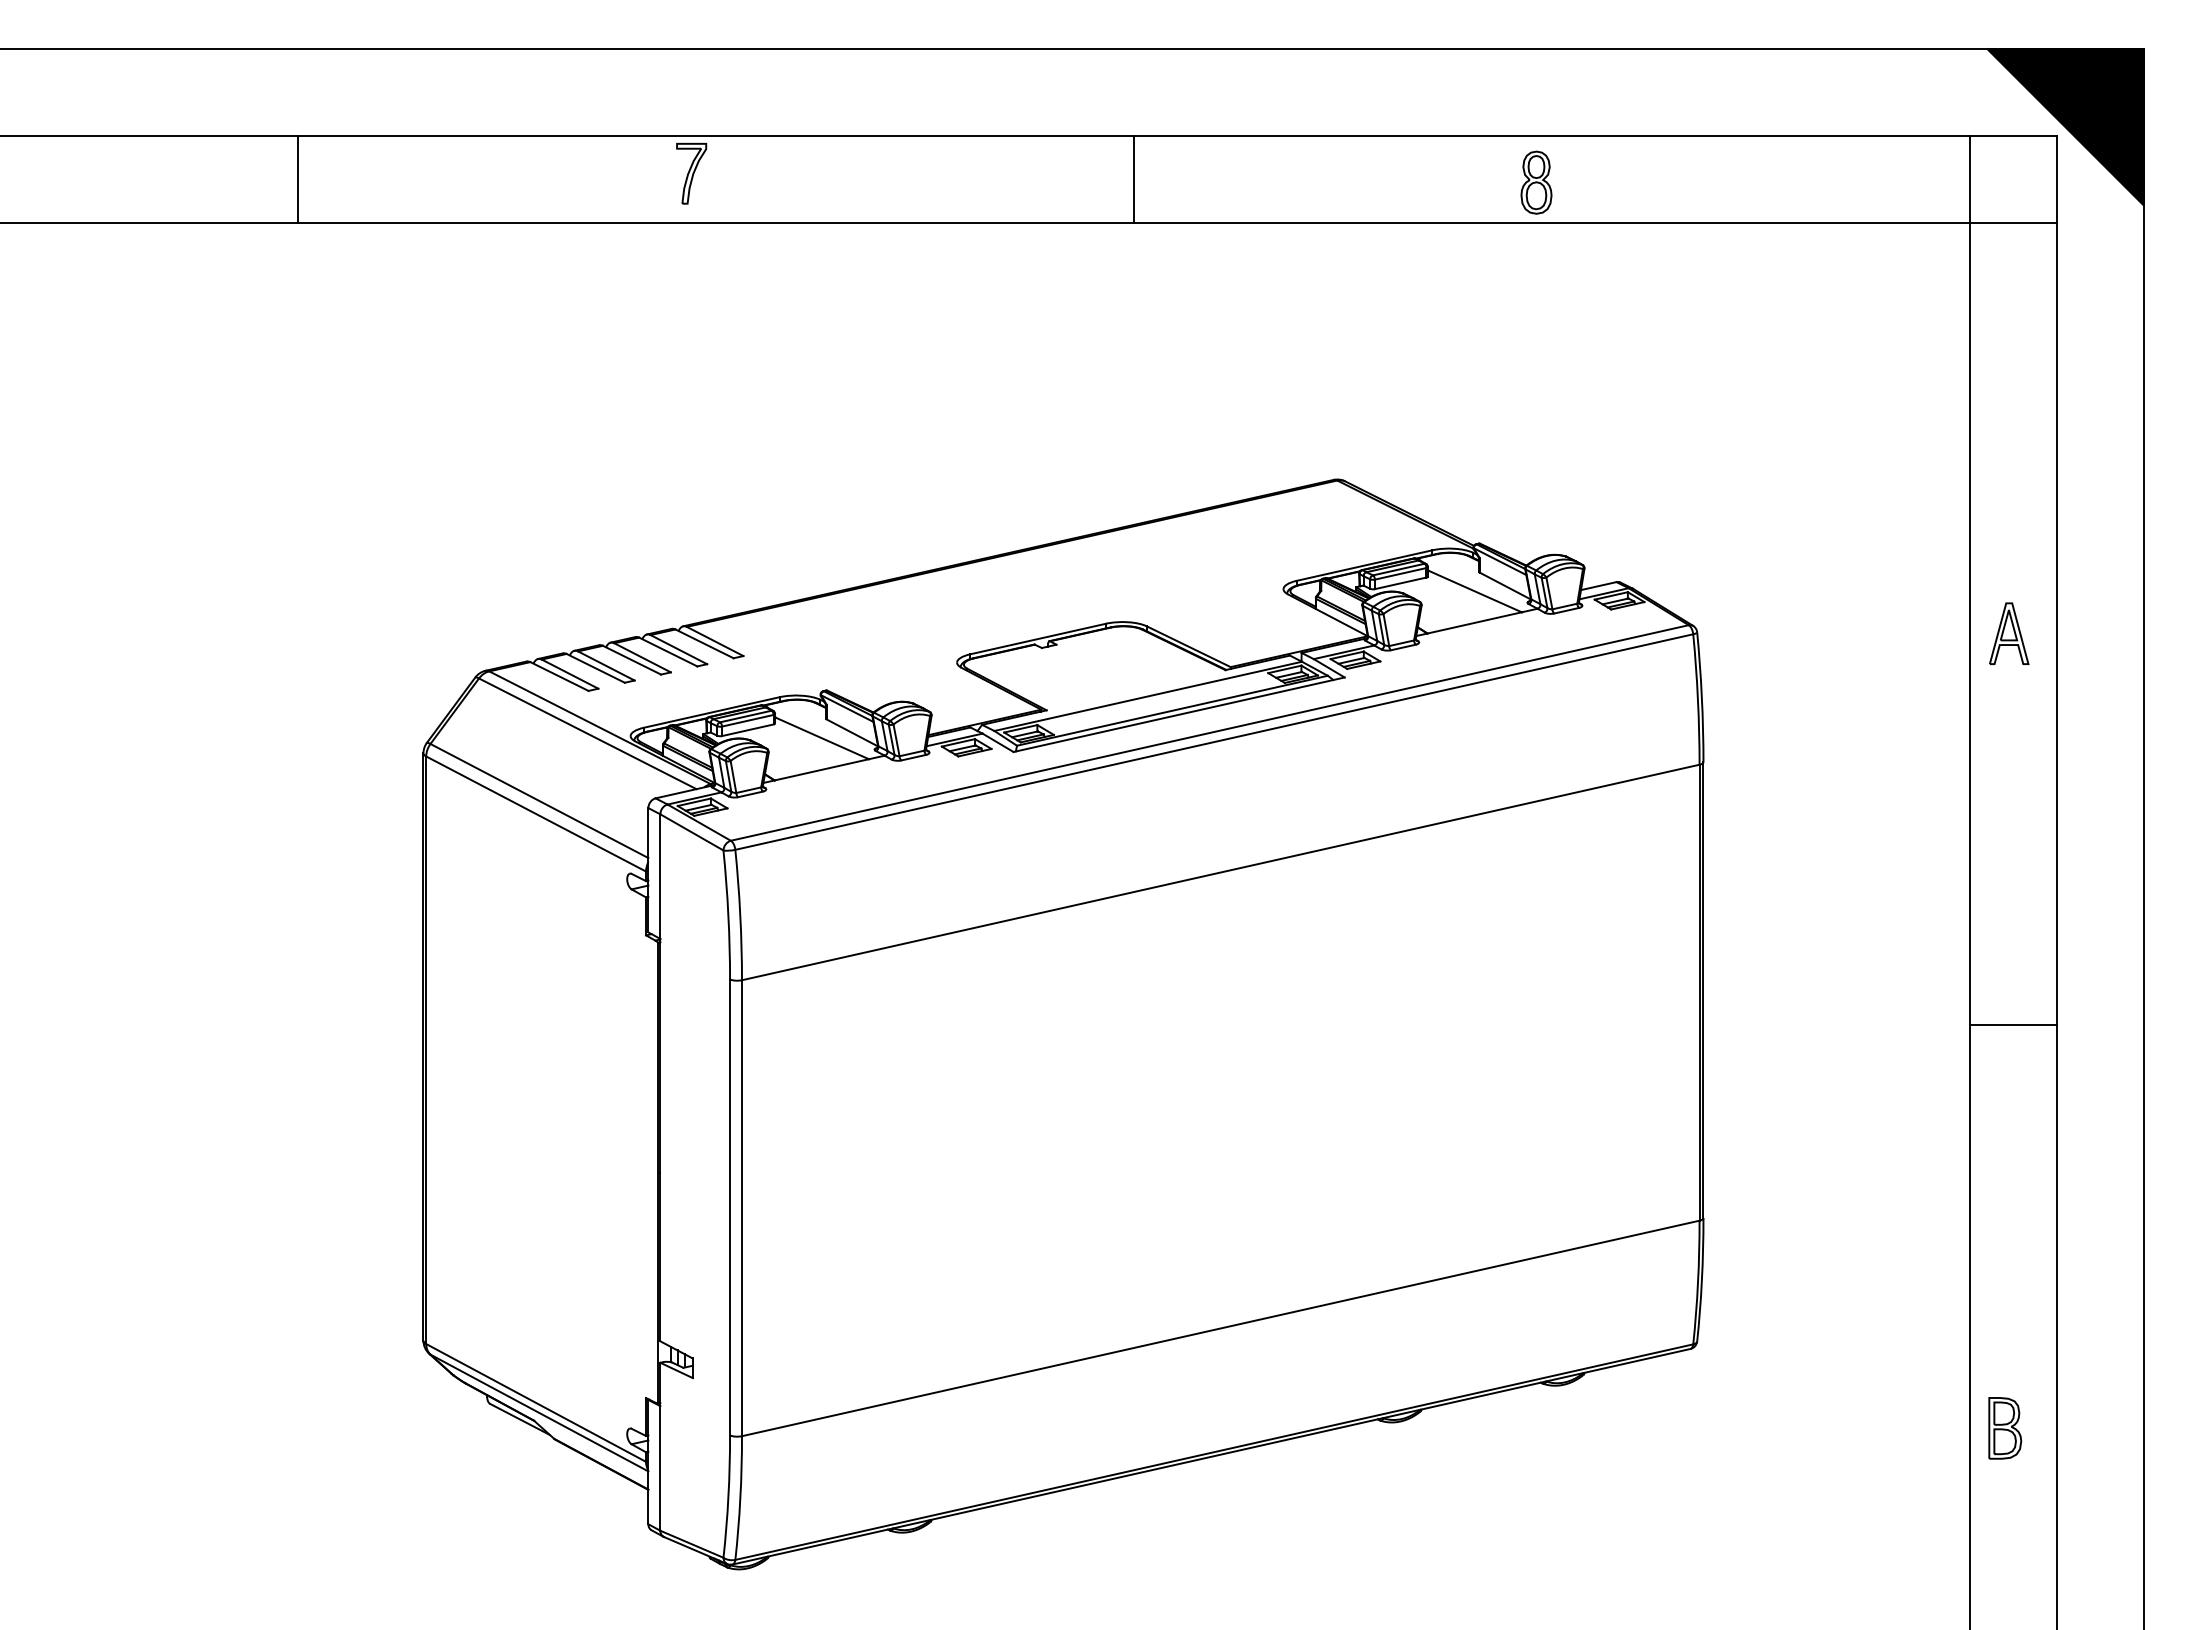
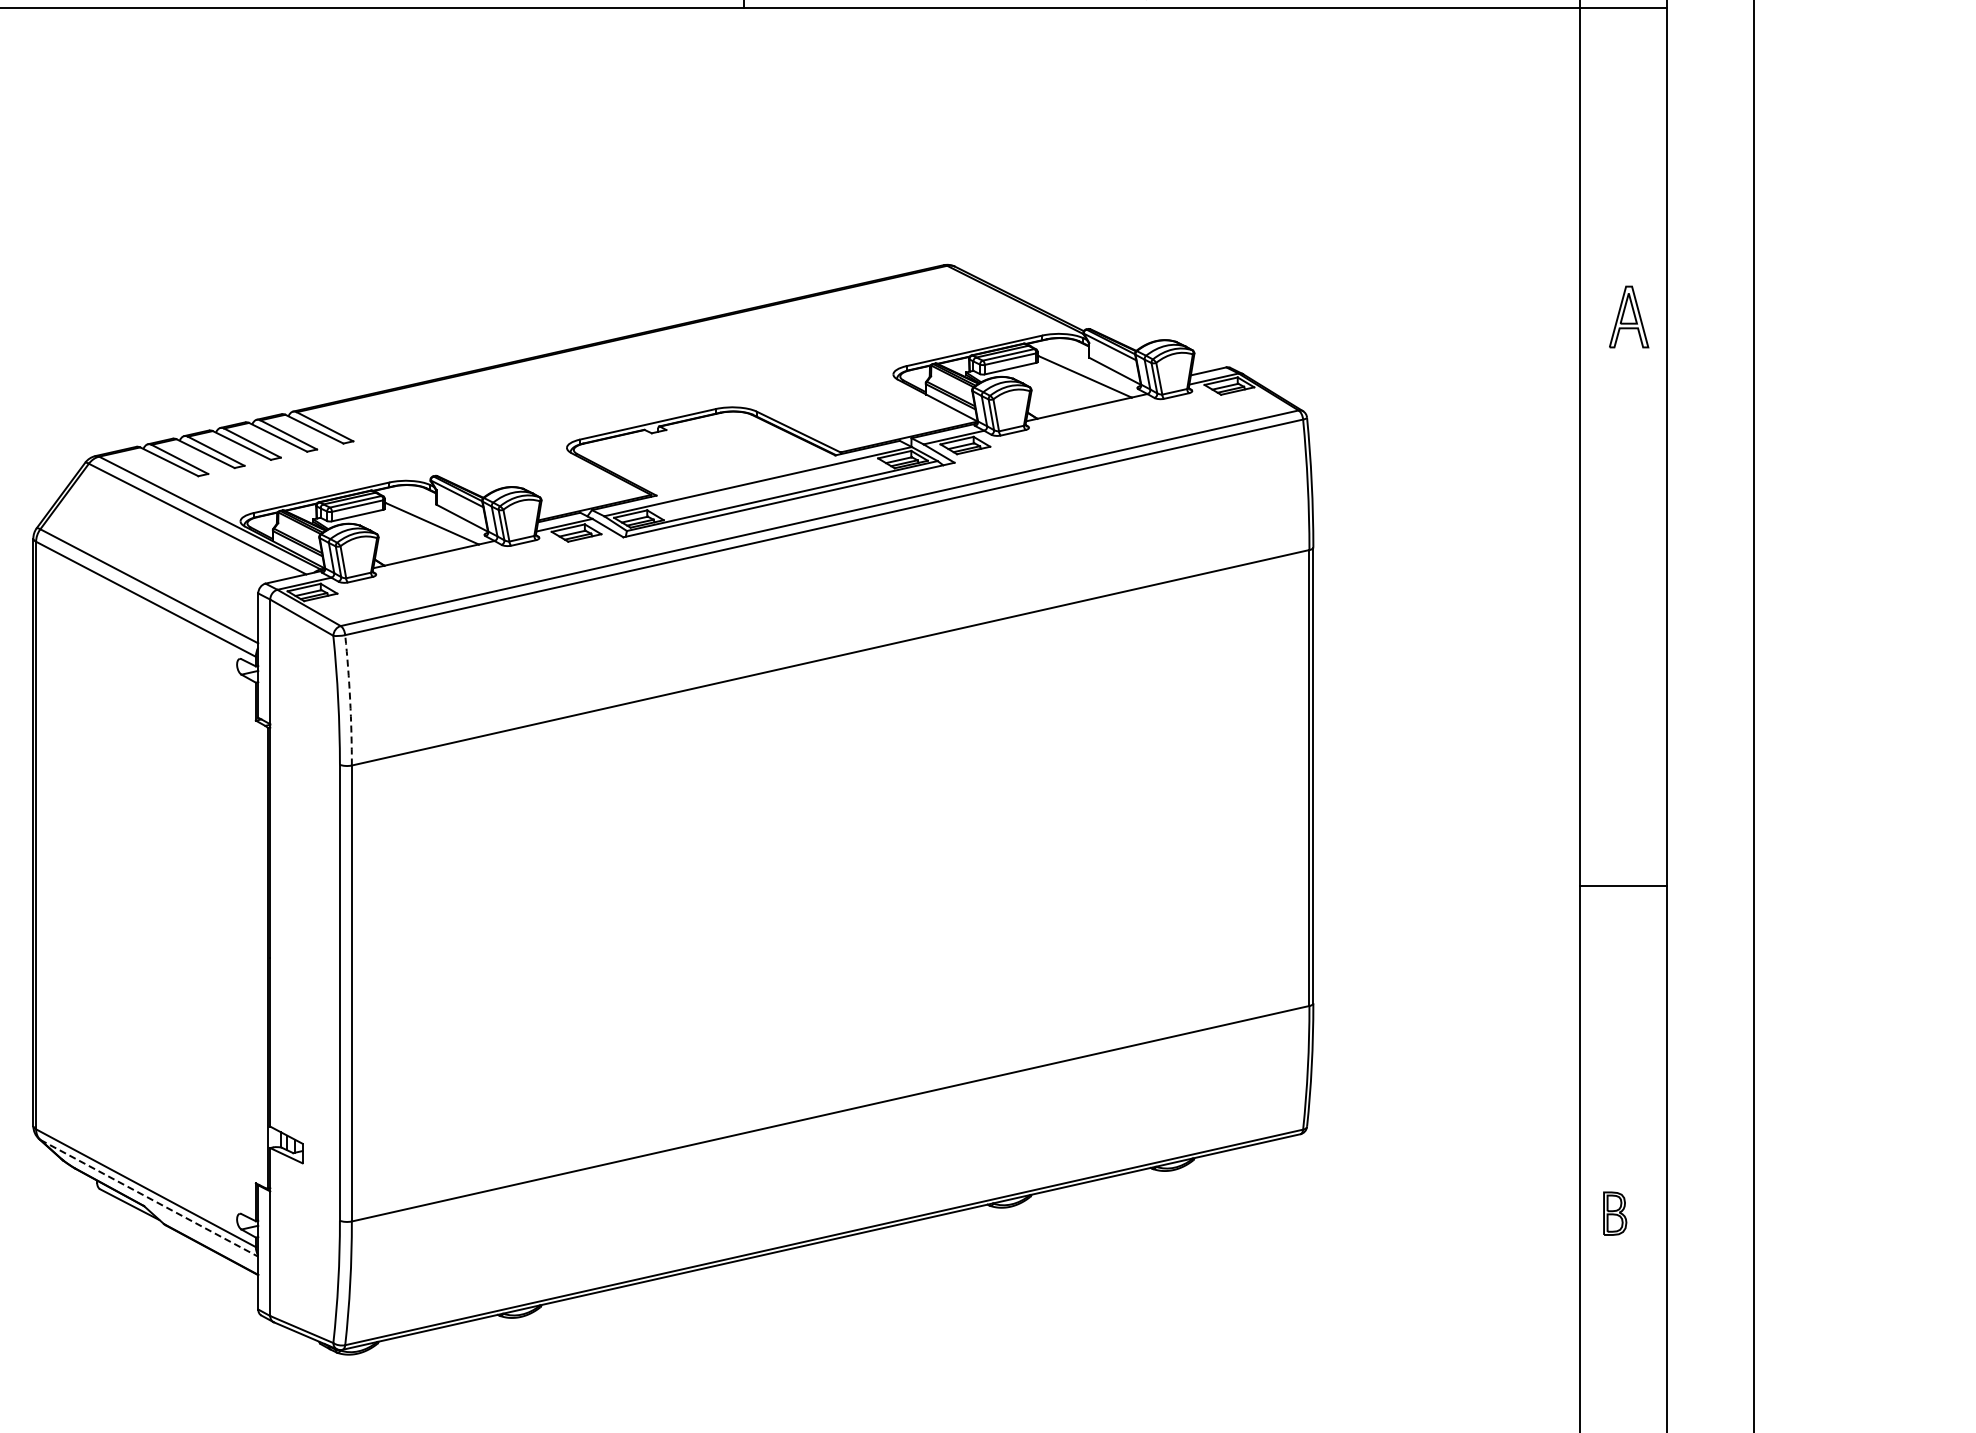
part: (2009, 633) -> (1629, 316), moved
arc: (740, 914) -> (350, 699), solid -> dashed
line: (2013, 1024) -> (1623, 885), moved
line: (539, 1413) -> (149, 1198), solid -> dashed
part: (2005, 1428) -> (1615, 1213), size x0.7

